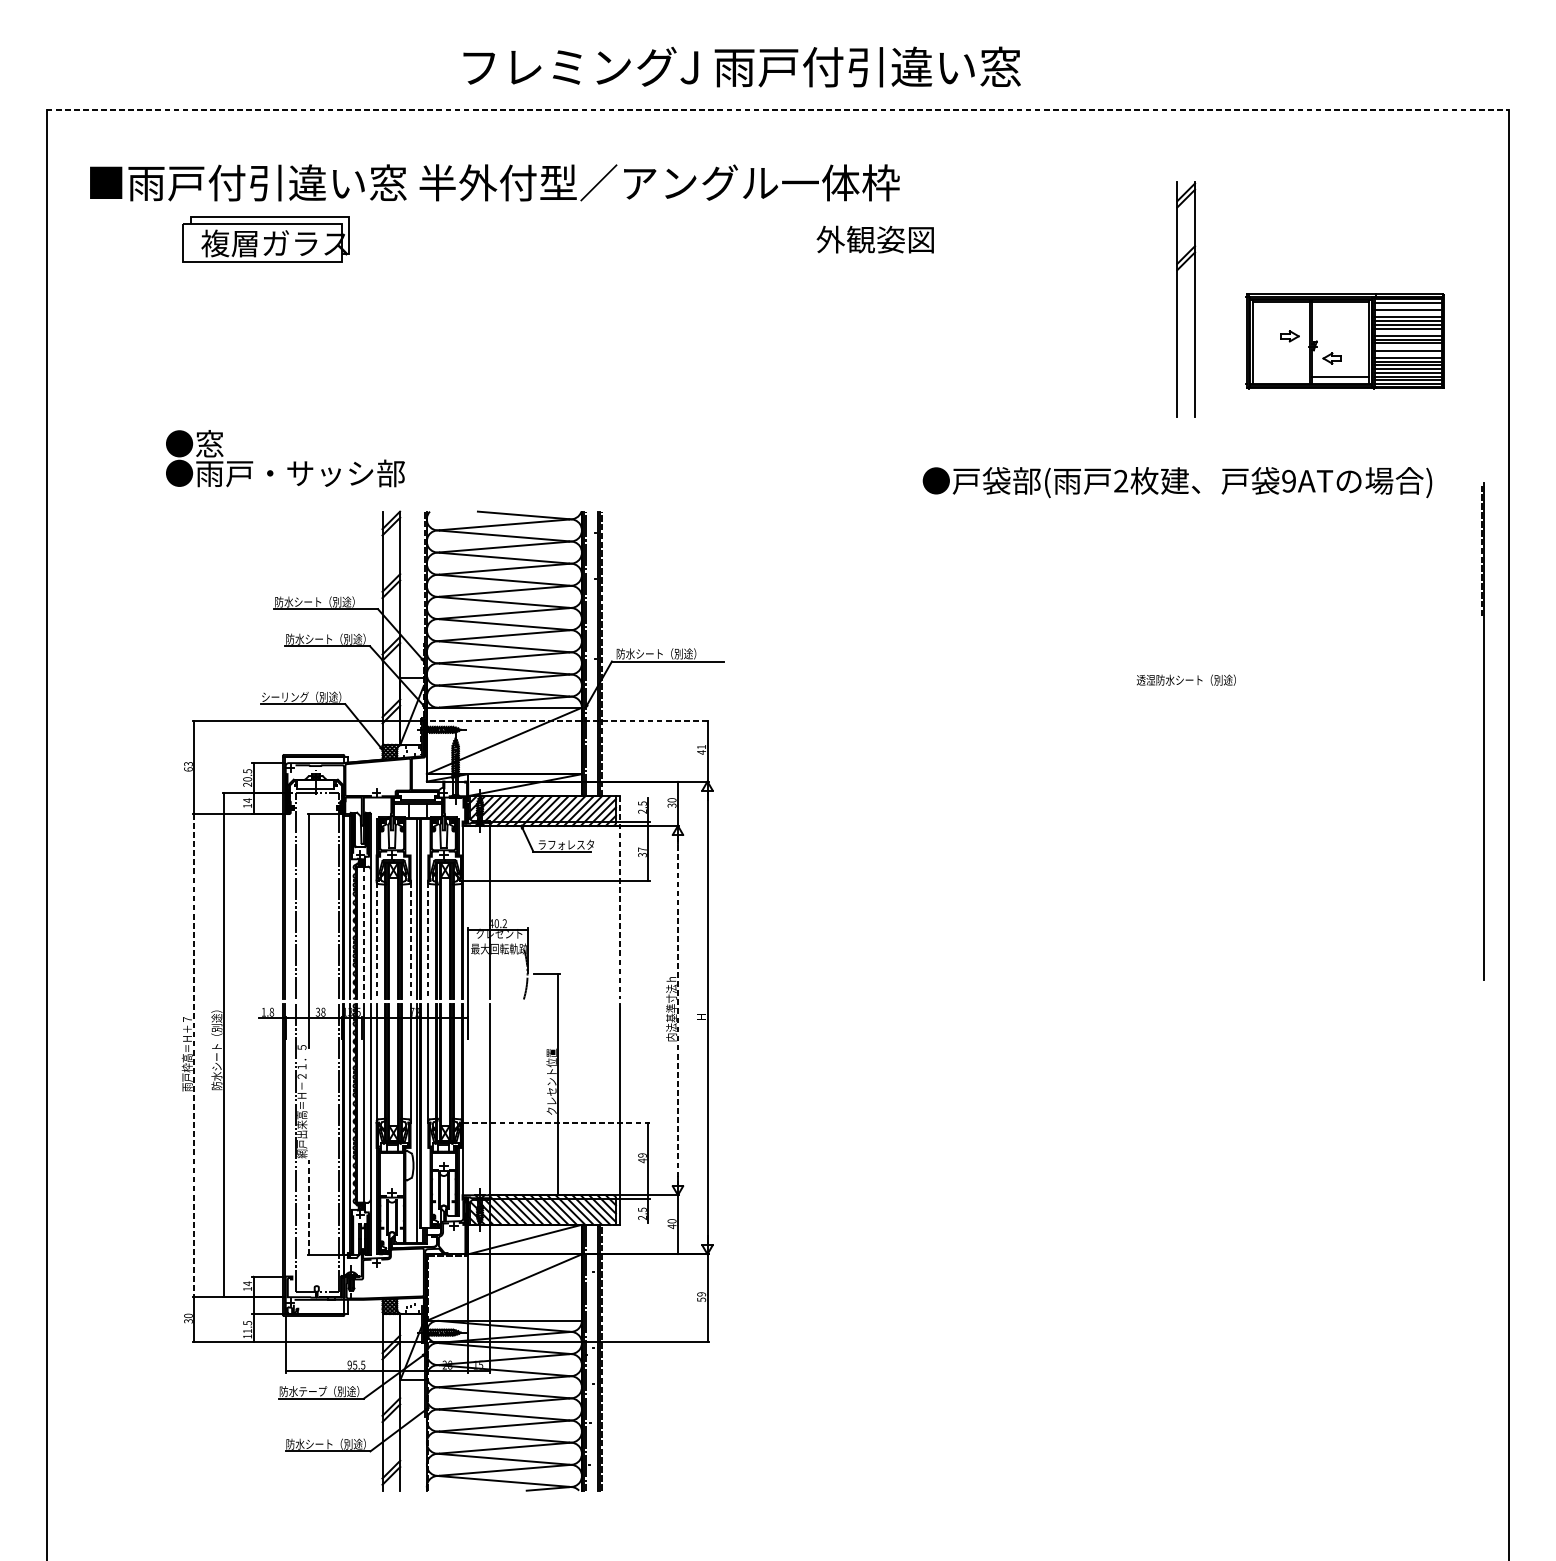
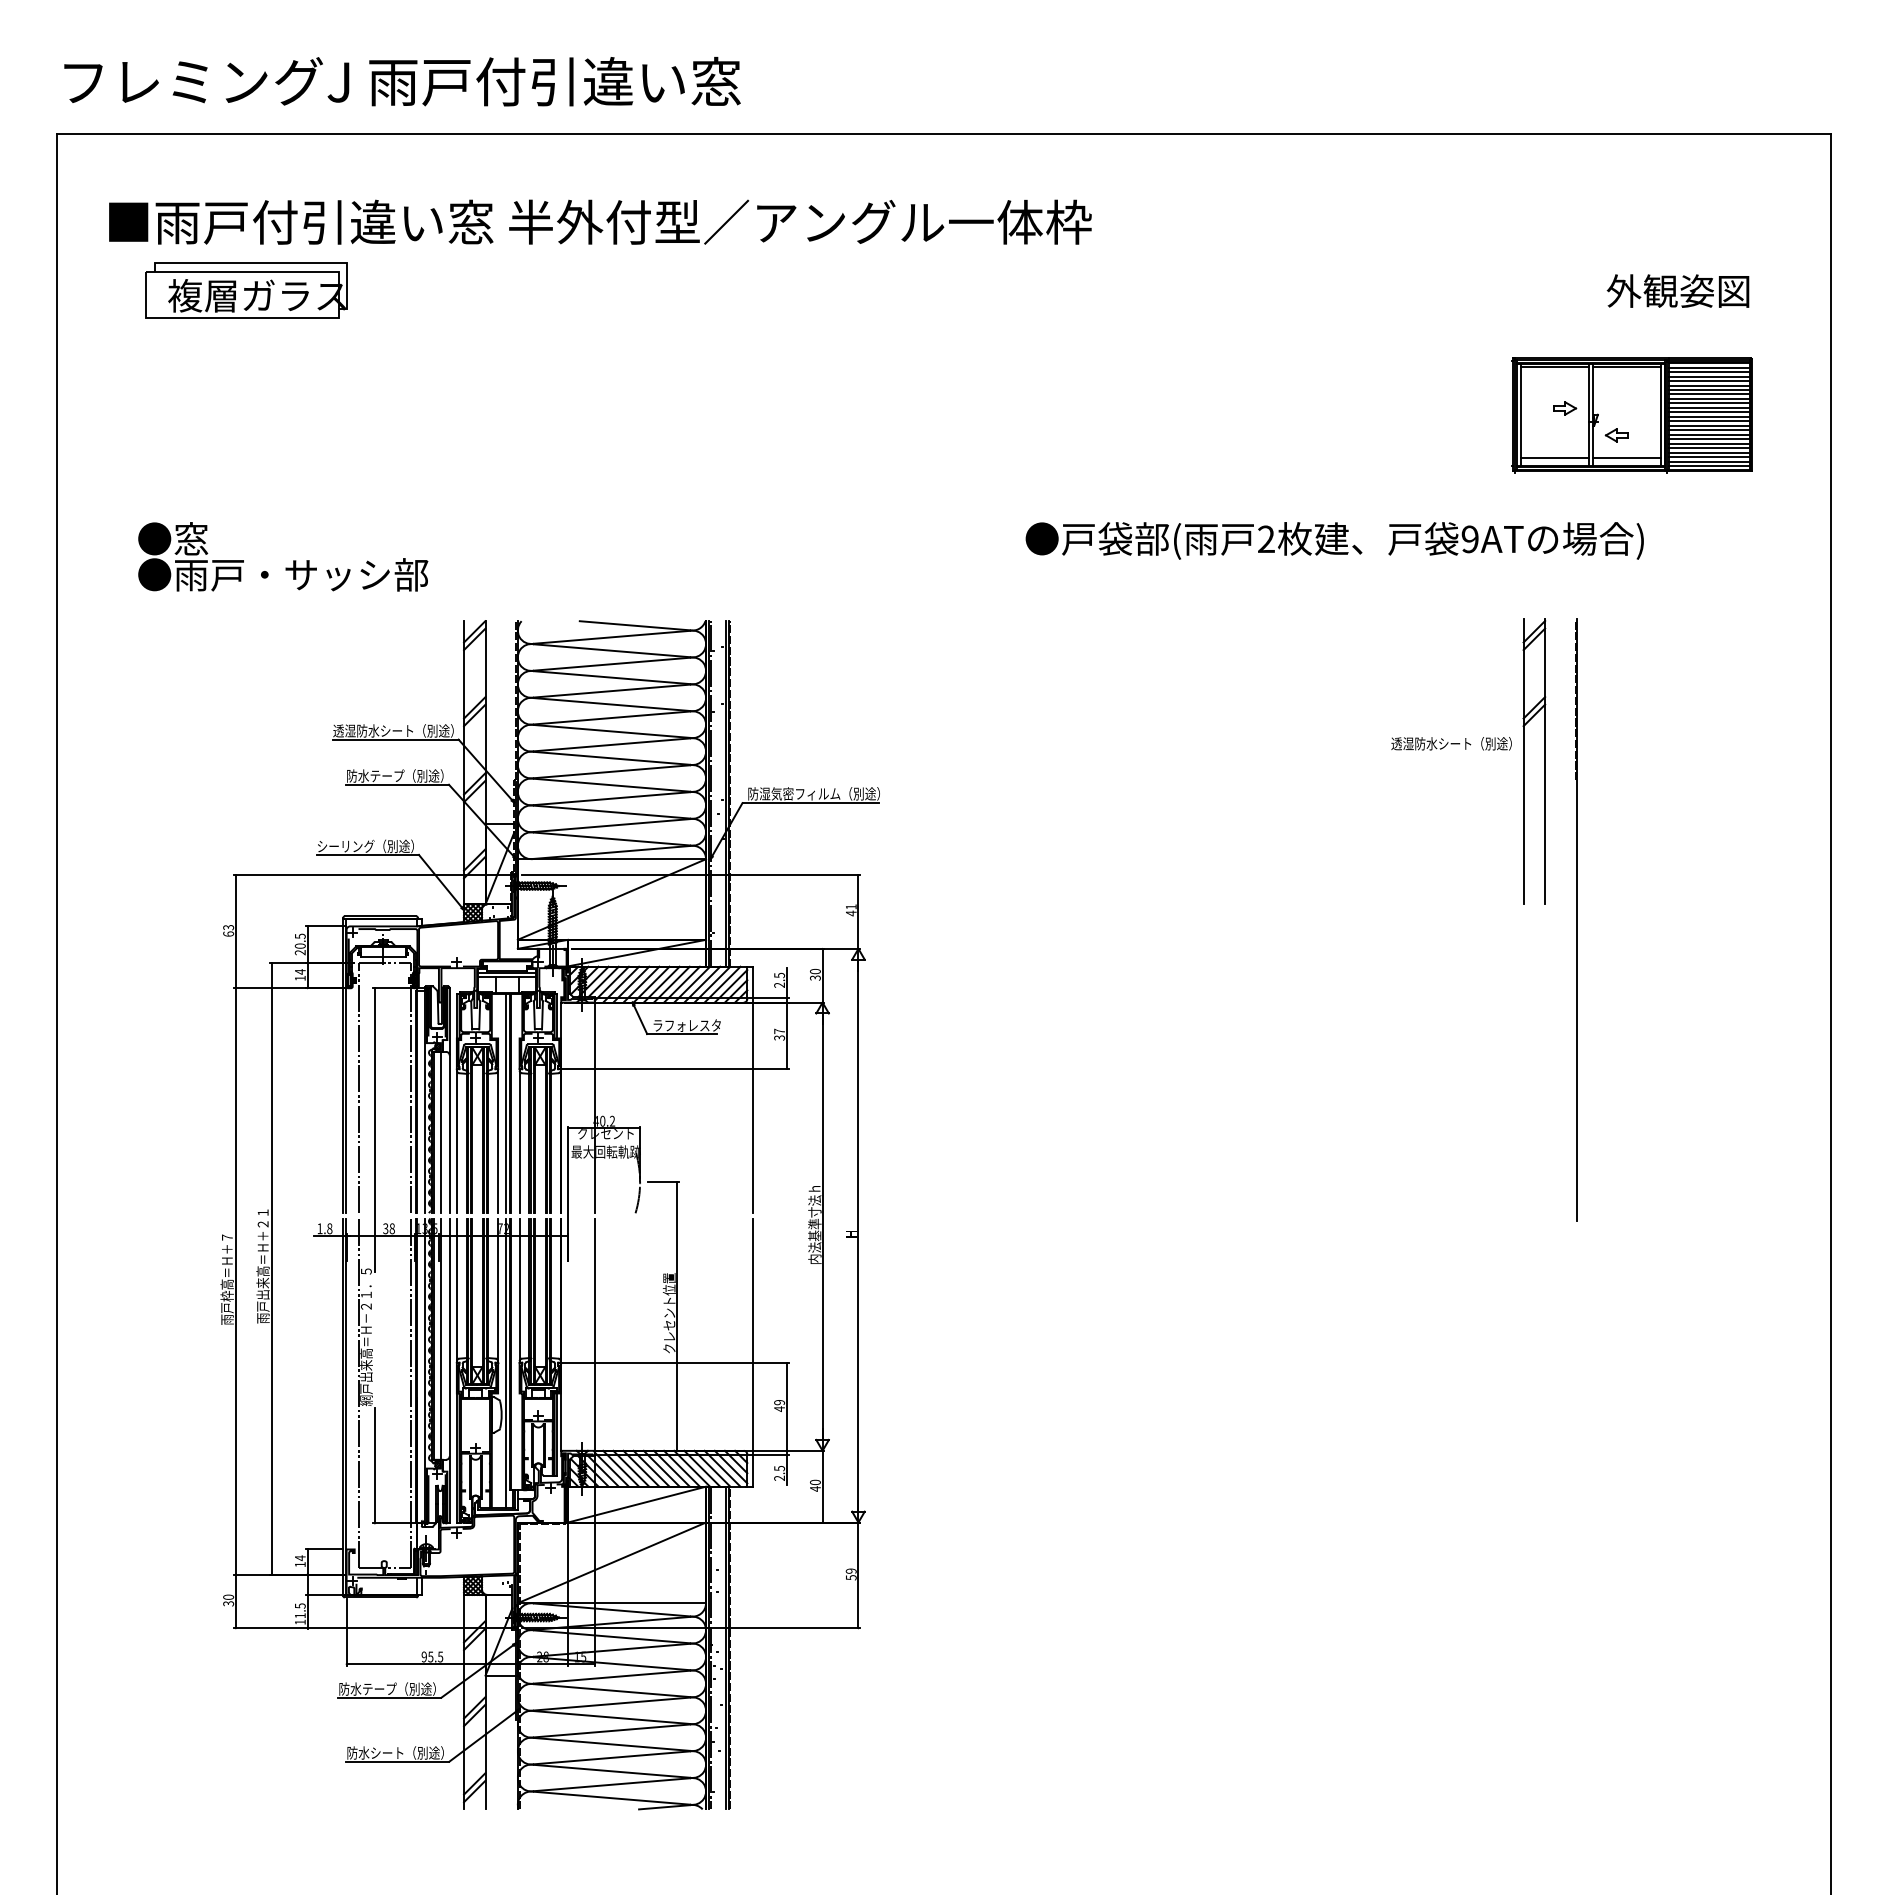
text: (742, 66) -> (402, 81), moved
line: (778, 110) -> (944, 134), dashed -> solid
part: (265, 239) -> (246, 290), moved
text: (874, 239) -> (1677, 290), moved
part: (1178, 299) -> (1524, 761), moved
line: (1408, 306) -> (1709, 372), added
line: (1408, 314) -> (1709, 381), added
line: (1408, 332) -> (1709, 403), added
line: (1408, 347) -> (1709, 421), added
line: (1408, 354) -> (1709, 430), added
line: (1281, 377) -> (1554, 458), added
text: (285, 458) -> (283, 556), moved
text: (1177, 482) -> (1334, 540), moved
text: (324, 601) -> (393, 730), 防水シート（別途） -> 透湿防水シート（別途）
text: (319, 638) -> (387, 775), 防水シート（別途） -> 防水テープ（別途）
text: (675, 653) -> (819, 793), 防水シート（別途） -> 防湿気密フィルム（別途）
text: (1186, 679) -> (1451, 743), moved
line: (569, 721) -> (691, 875), dashed -> solid
line: (1482, 731) -> (1576, 919), moved
line: (620, 898) -> (752, 1090), dashed -> solid
line: (363, 932) -> (441, 1132), dashed -> solid
line: (376, 941) -> (456, 1142), dashed -> solid
line: (410, 941) -> (498, 1142), dashed -> solid
line: (428, 941) -> (519, 1142), dashed -> solid
line: (677, 1010) -> (822, 1226), dashed -> solid
text: (216, 1043) -> (262, 1266), 防水シート（別途） -> 雨戸出来高＝Ｈ＋２１
line: (194, 1055) -> (235, 1281), dashed -> solid
line: (556, 1122) -> (675, 1362), dashed -> solid
line: (308, 1207) -> (374, 1465), dashed -> solid

